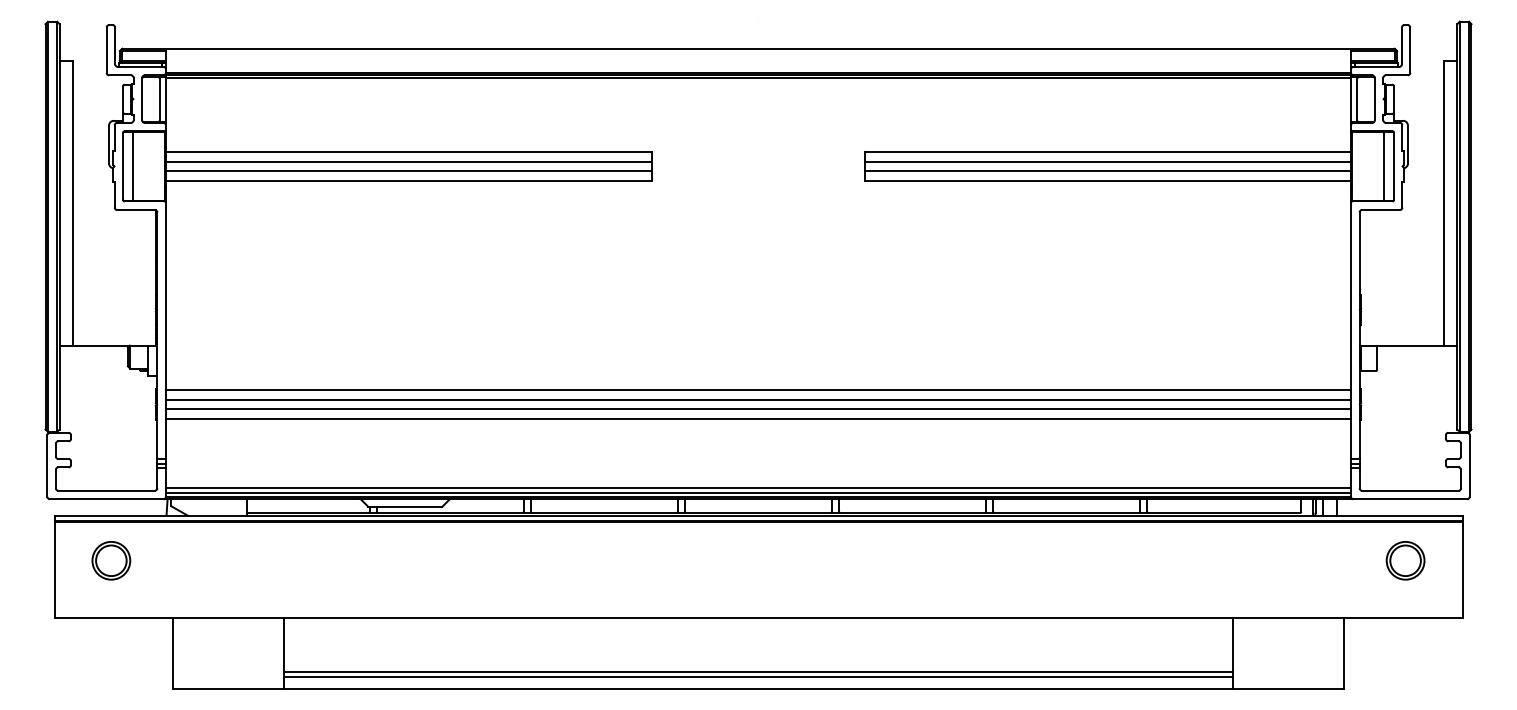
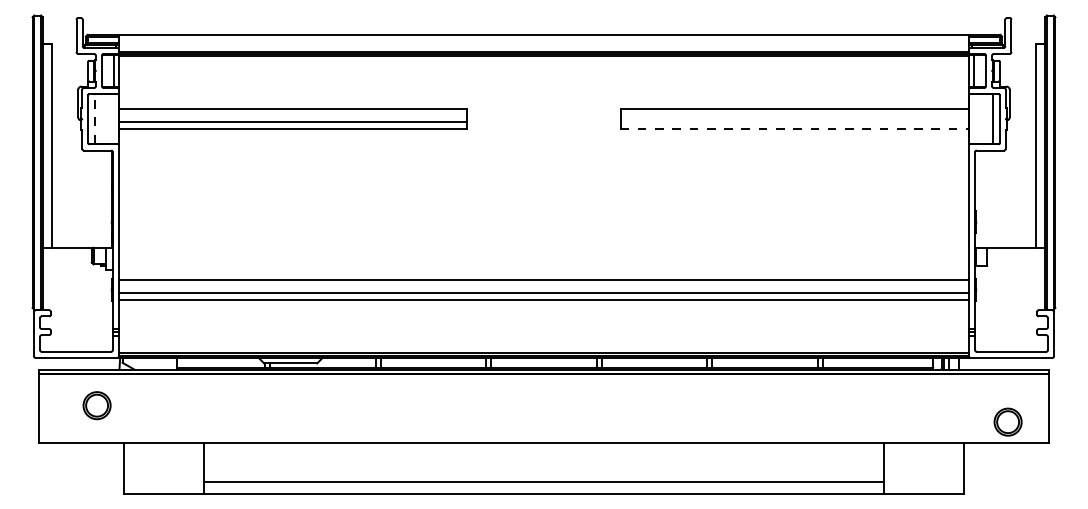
line: (408, 162) -> (292, 116), removed
line: (1108, 162) -> (795, 116), removed
line: (132, 166) -> (95, 119), solid -> dashed
line: (1108, 170) -> (795, 122), removed
line: (1108, 180) -> (795, 129), solid -> dashed
line: (758, 400) -> (544, 287), removed
line: (758, 488) -> (544, 350), removed
part: (111, 560) -> (97, 405), moved
part: (1405, 560) -> (1008, 421), moved
line: (758, 676) -> (544, 485), removed

